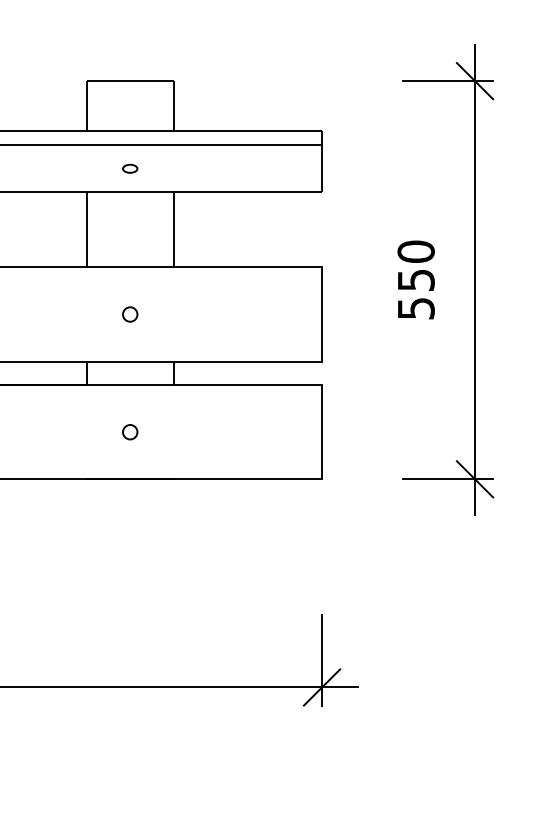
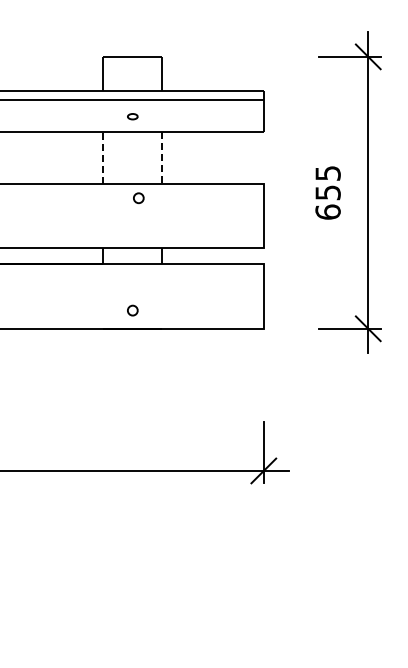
line: (87, 229) -> (103, 158), solid -> dashed
line: (173, 229) -> (162, 158), solid -> dashed
text: (415, 279) -> (327, 192), 550 -> 655
circle: (129, 314) -> (138, 198), moved
circle: (129, 432) -> (132, 310), moved

